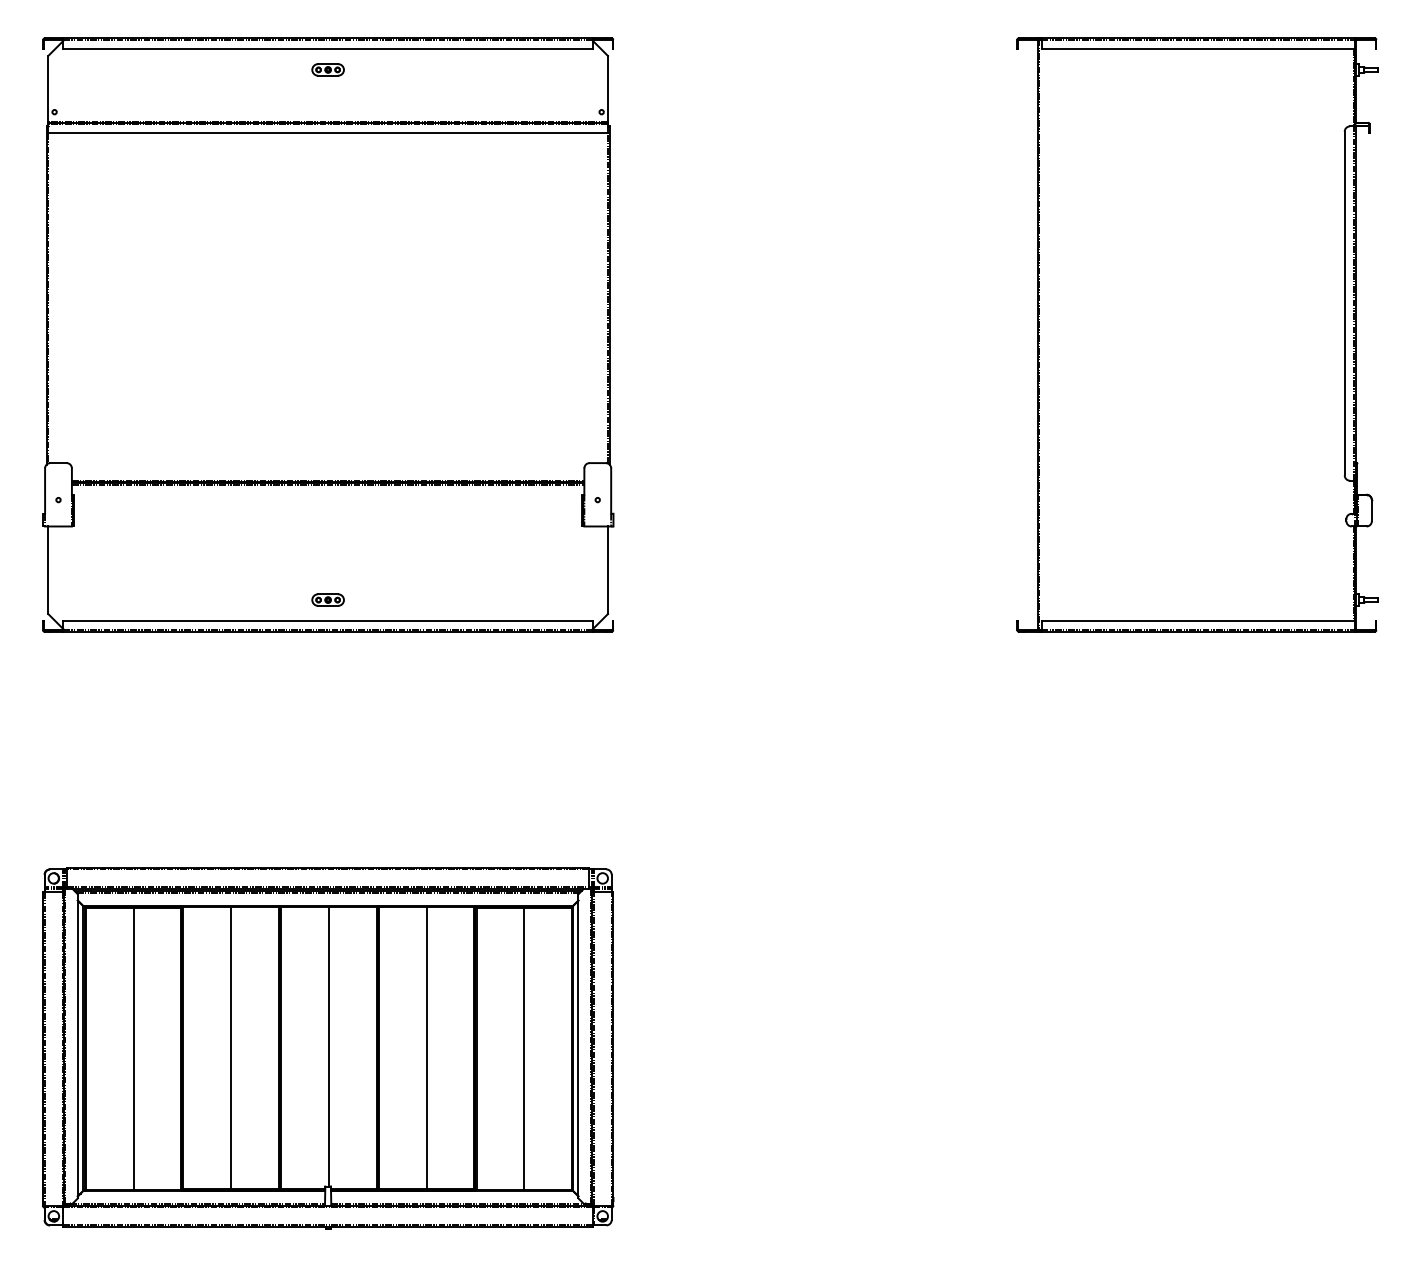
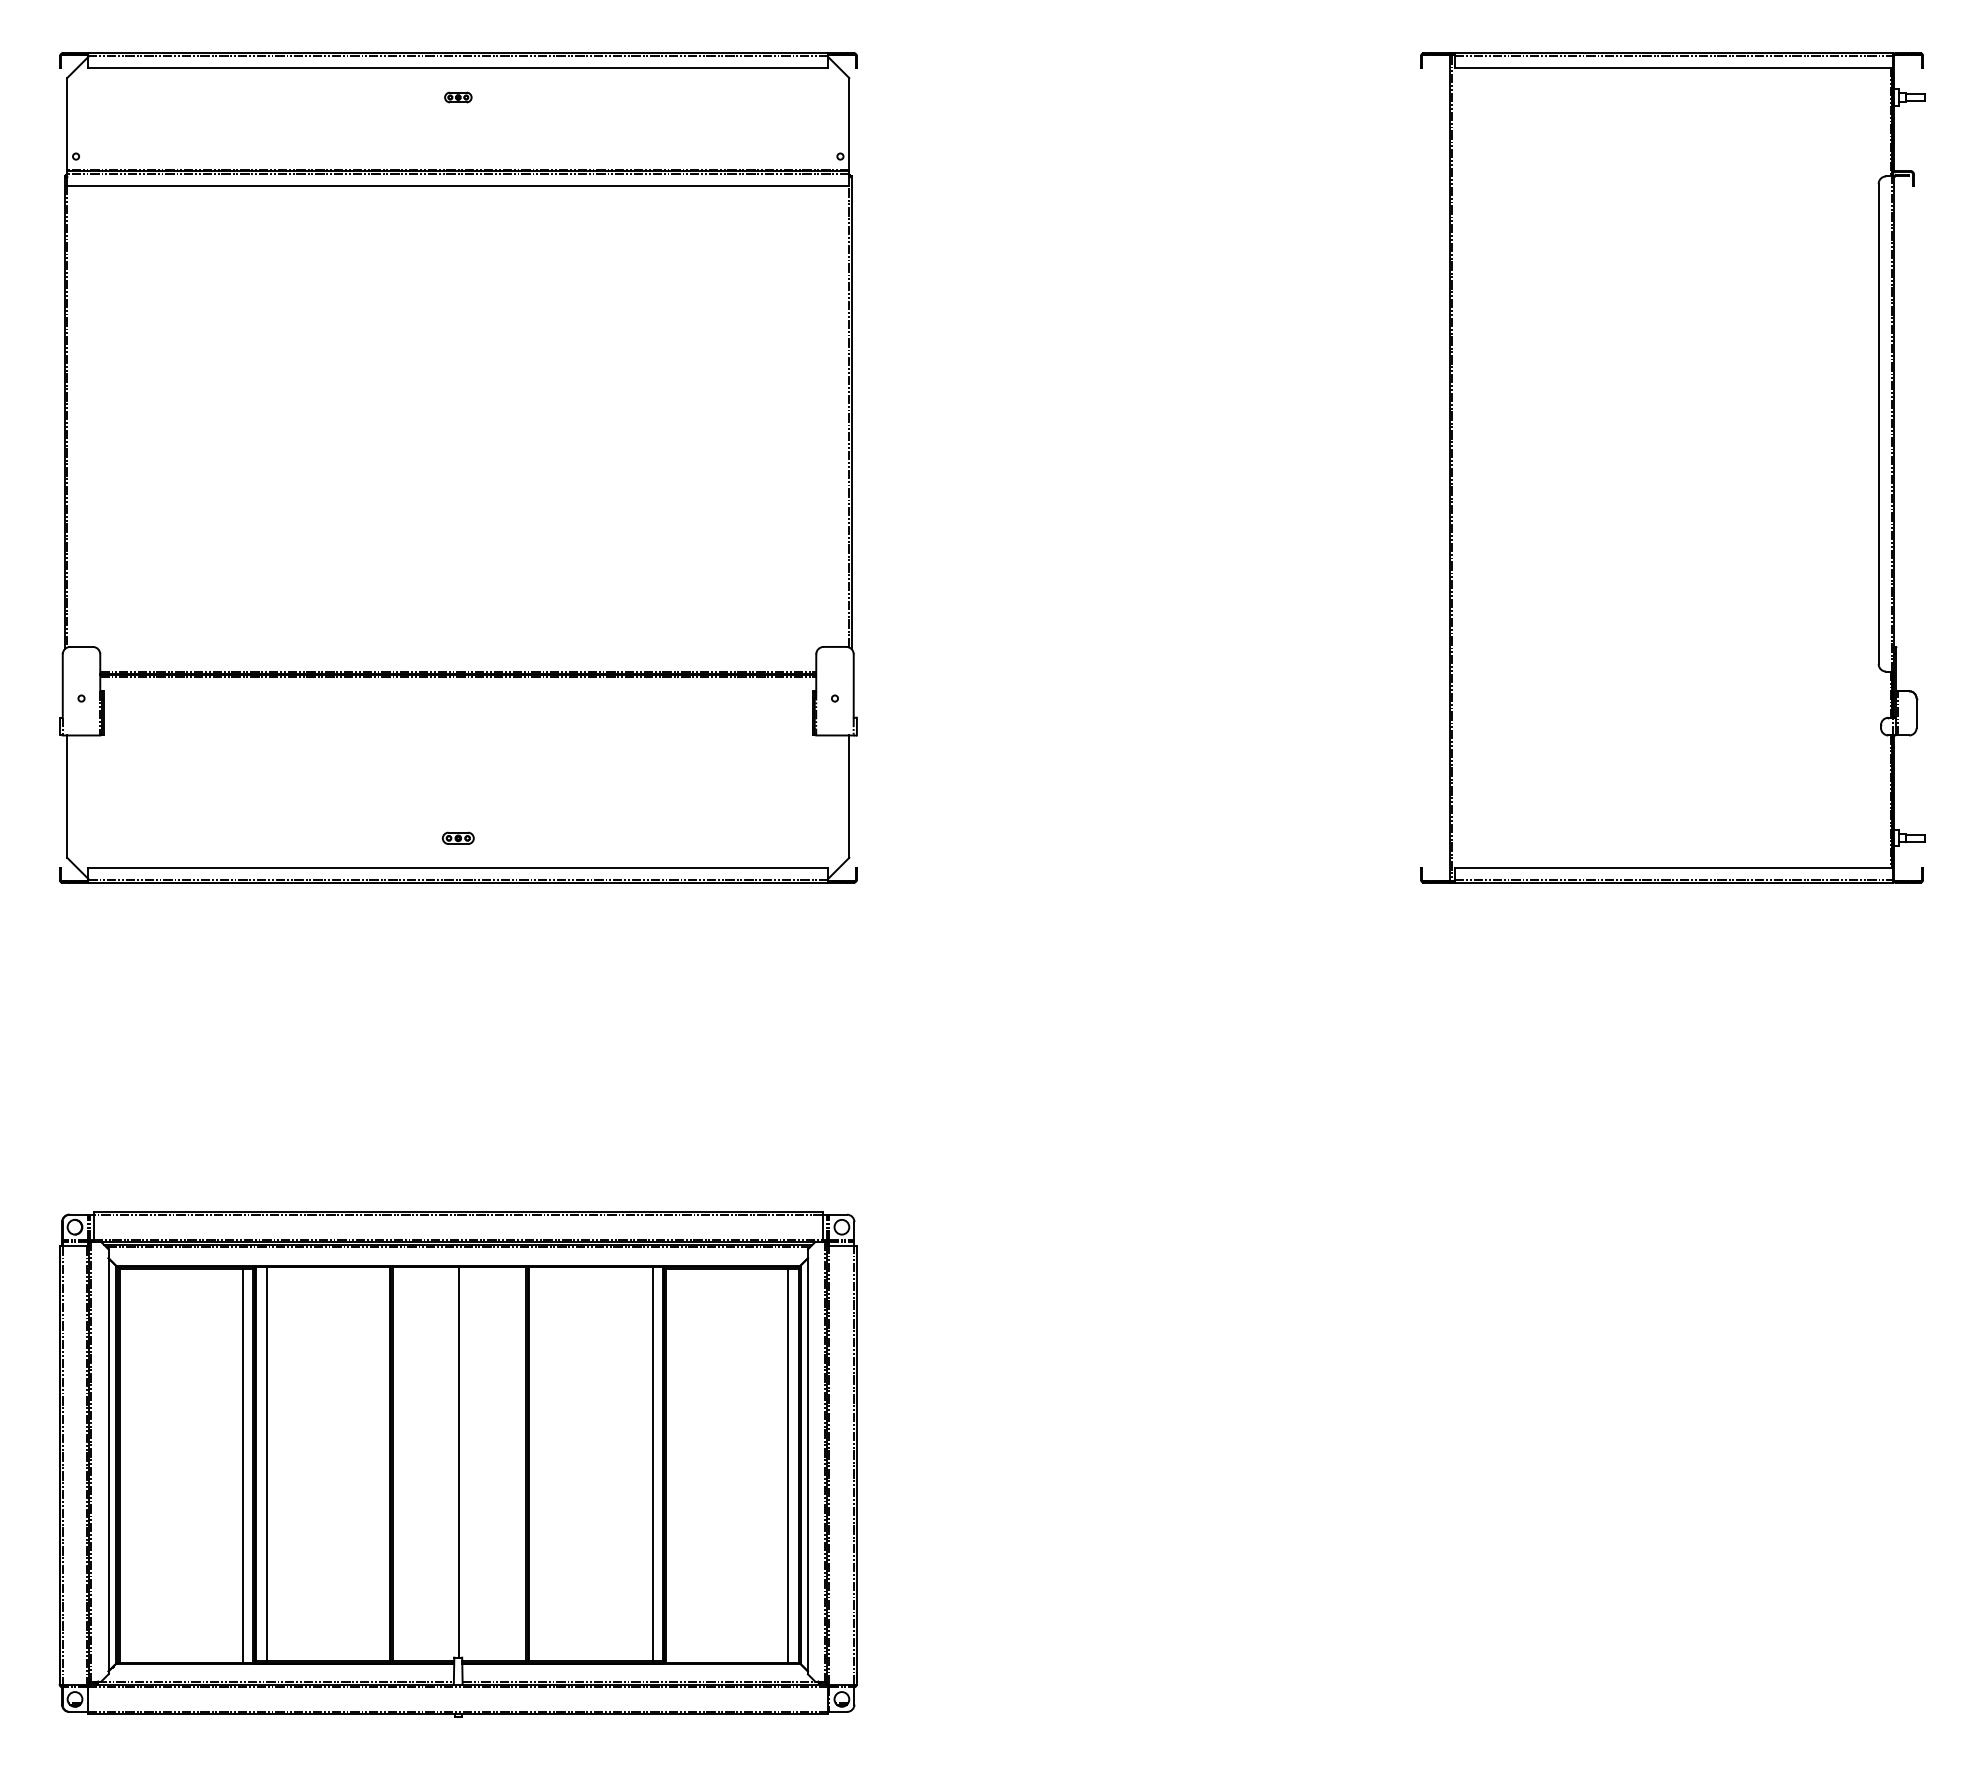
part: (328, 69) -> (458, 97), size x0.6
part: (328, 600) -> (458, 838), size x0.7
line: (133, 1048) -> (243, 1465), moved
line: (230, 1048) -> (266, 1464), moved
line: (426, 1048) -> (652, 1464), moved
line: (524, 1048) -> (788, 1465), moved

